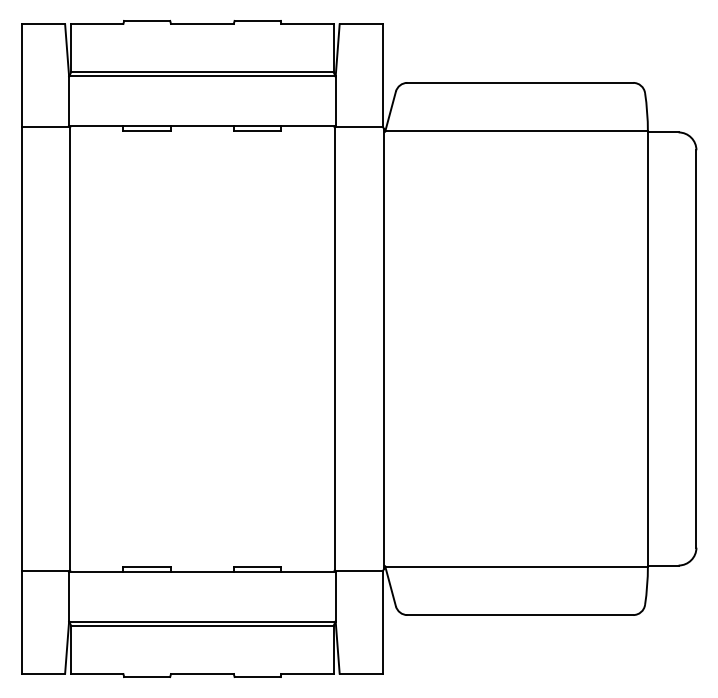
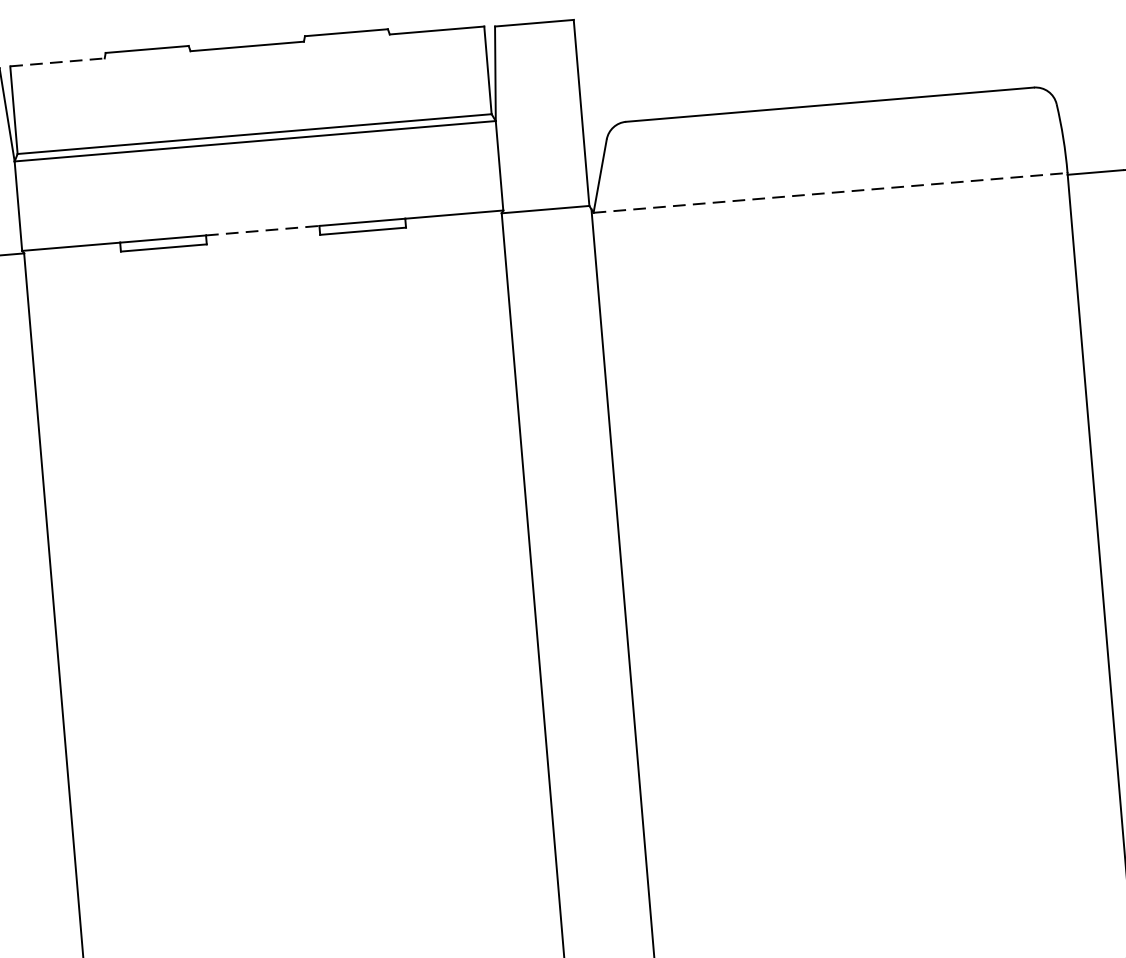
line: (97, 23) -> (57, 61), solid -> dashed
line: (202, 126) -> (262, 231), solid -> dashed
line: (517, 131) -> (832, 192), solid -> dashed

